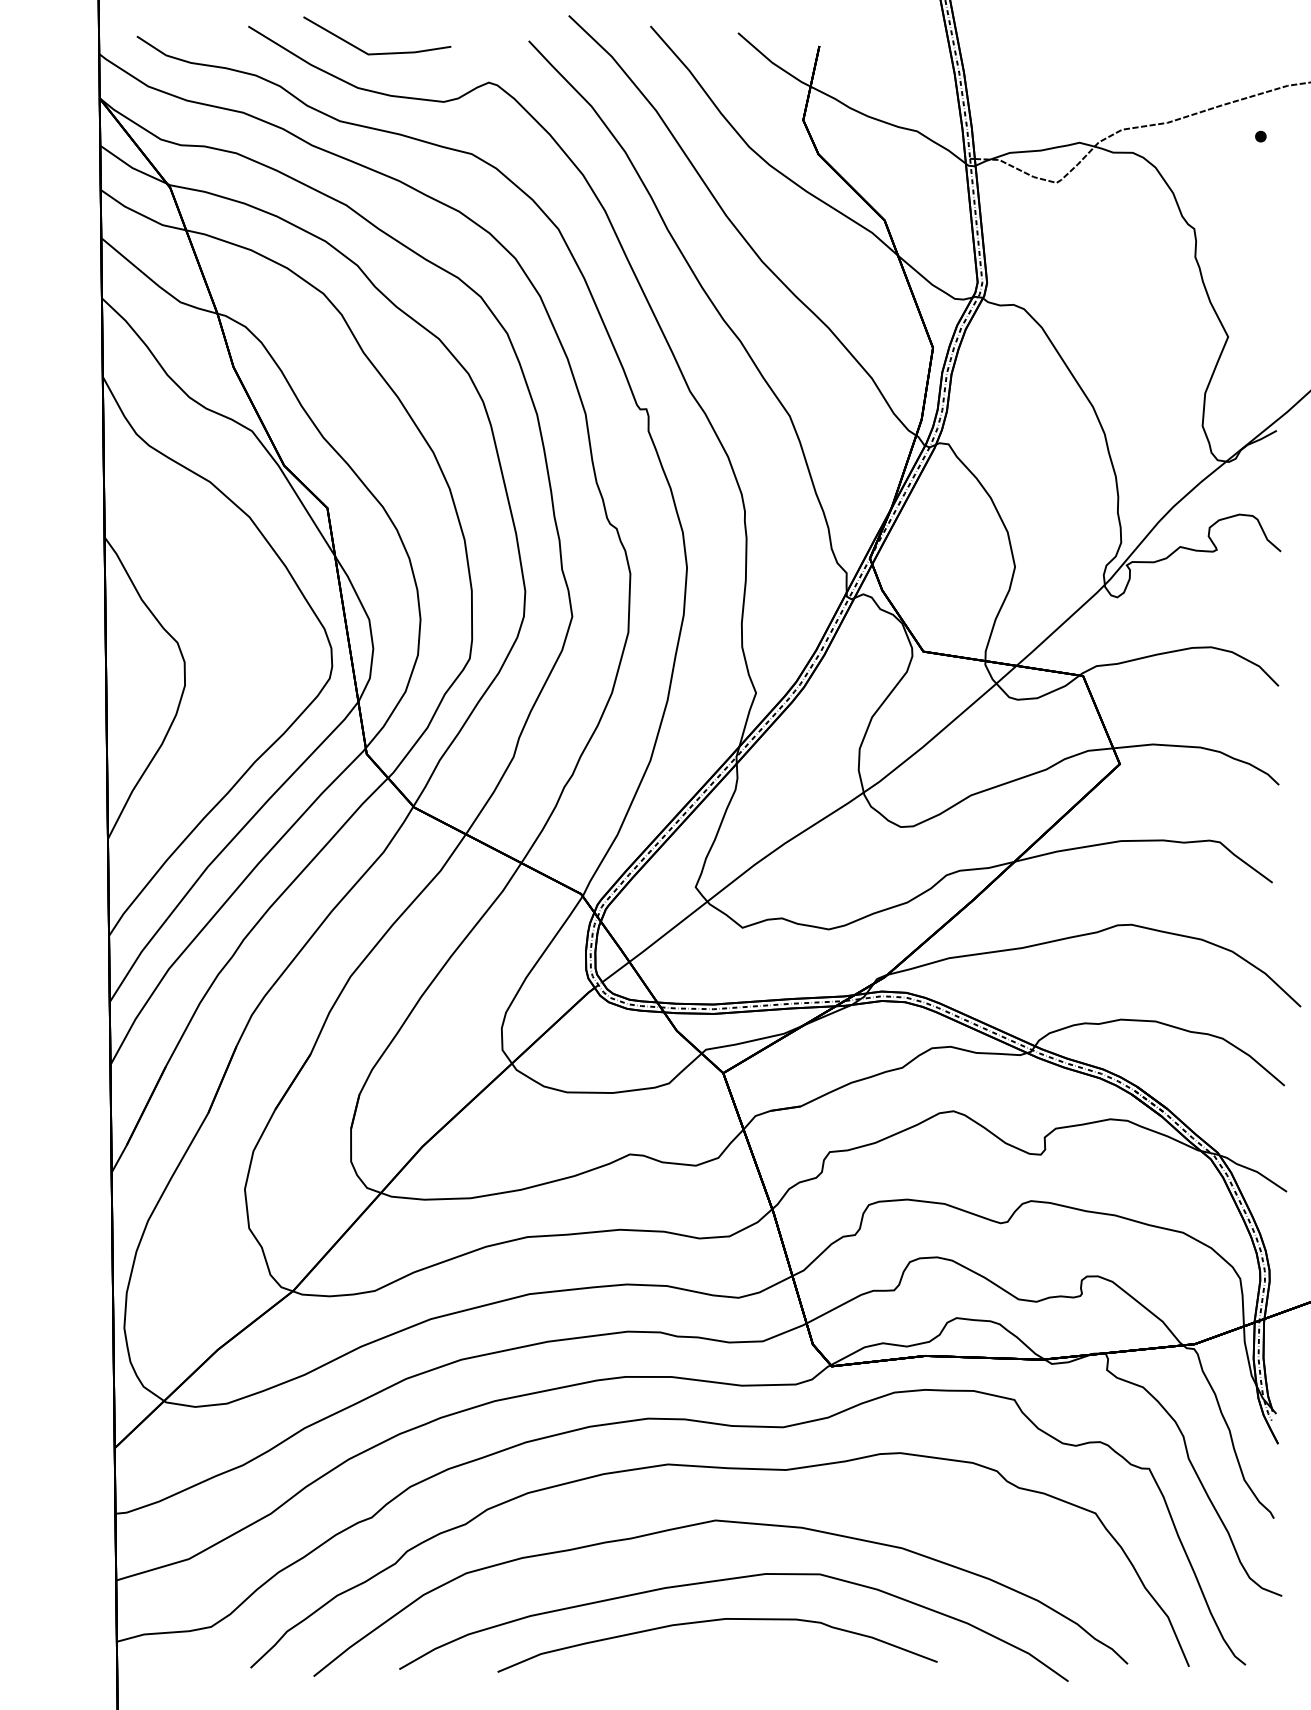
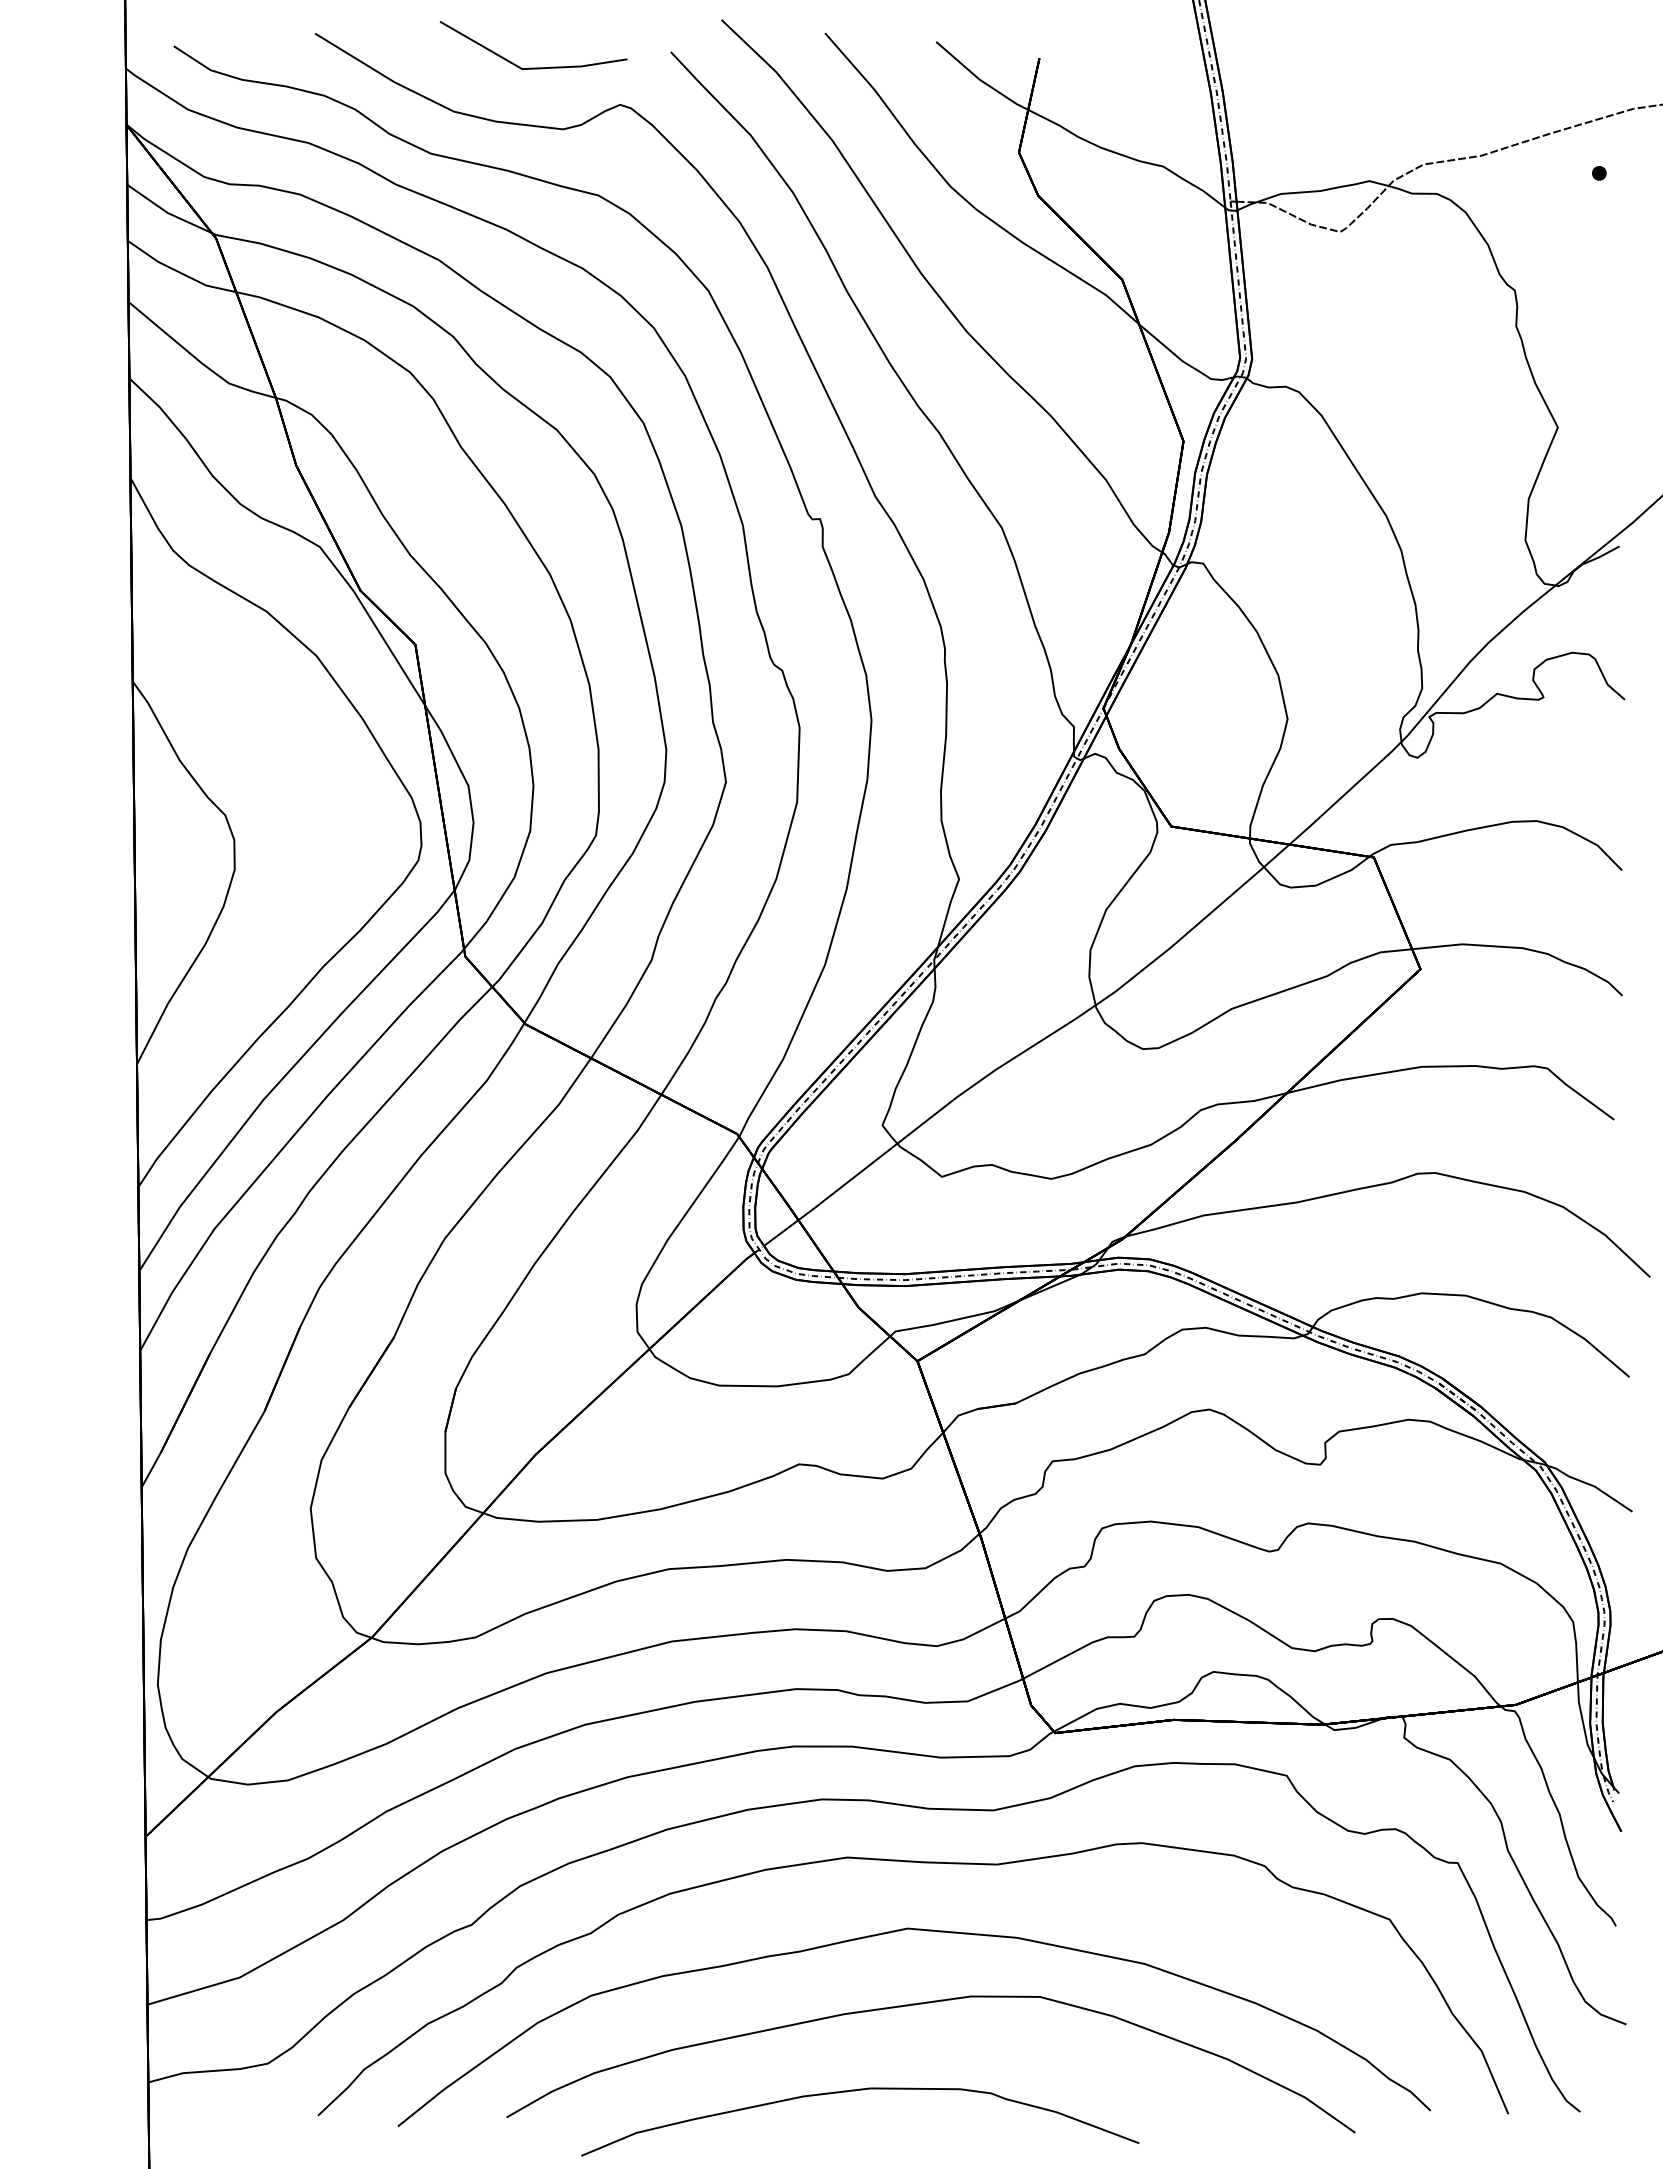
line: (377, 53) -> (533, 67), moved
curve: (713, 1621) -> (855, 2091), moved

